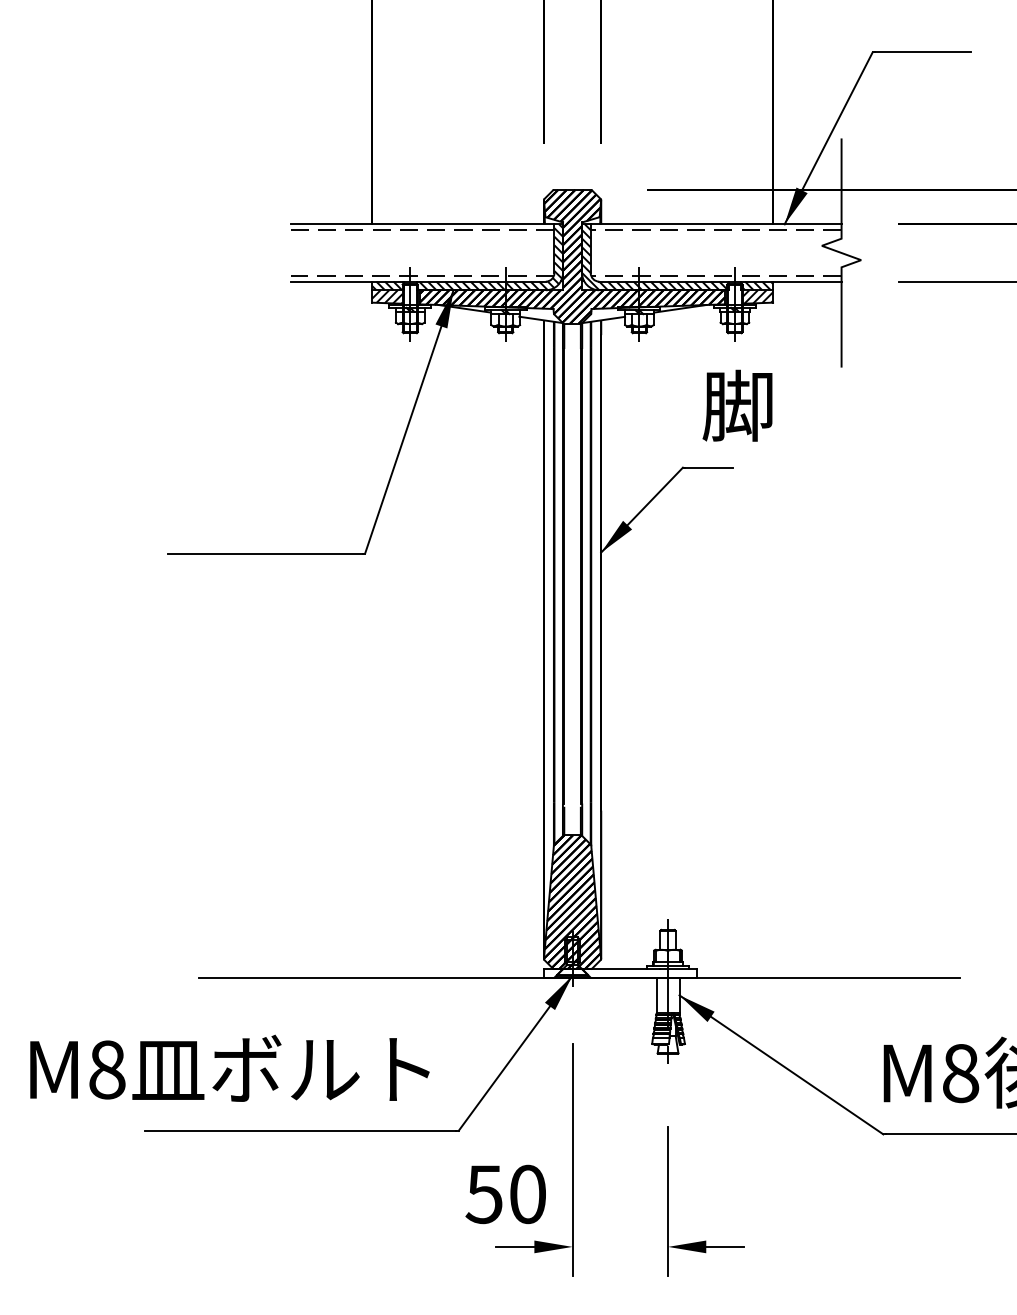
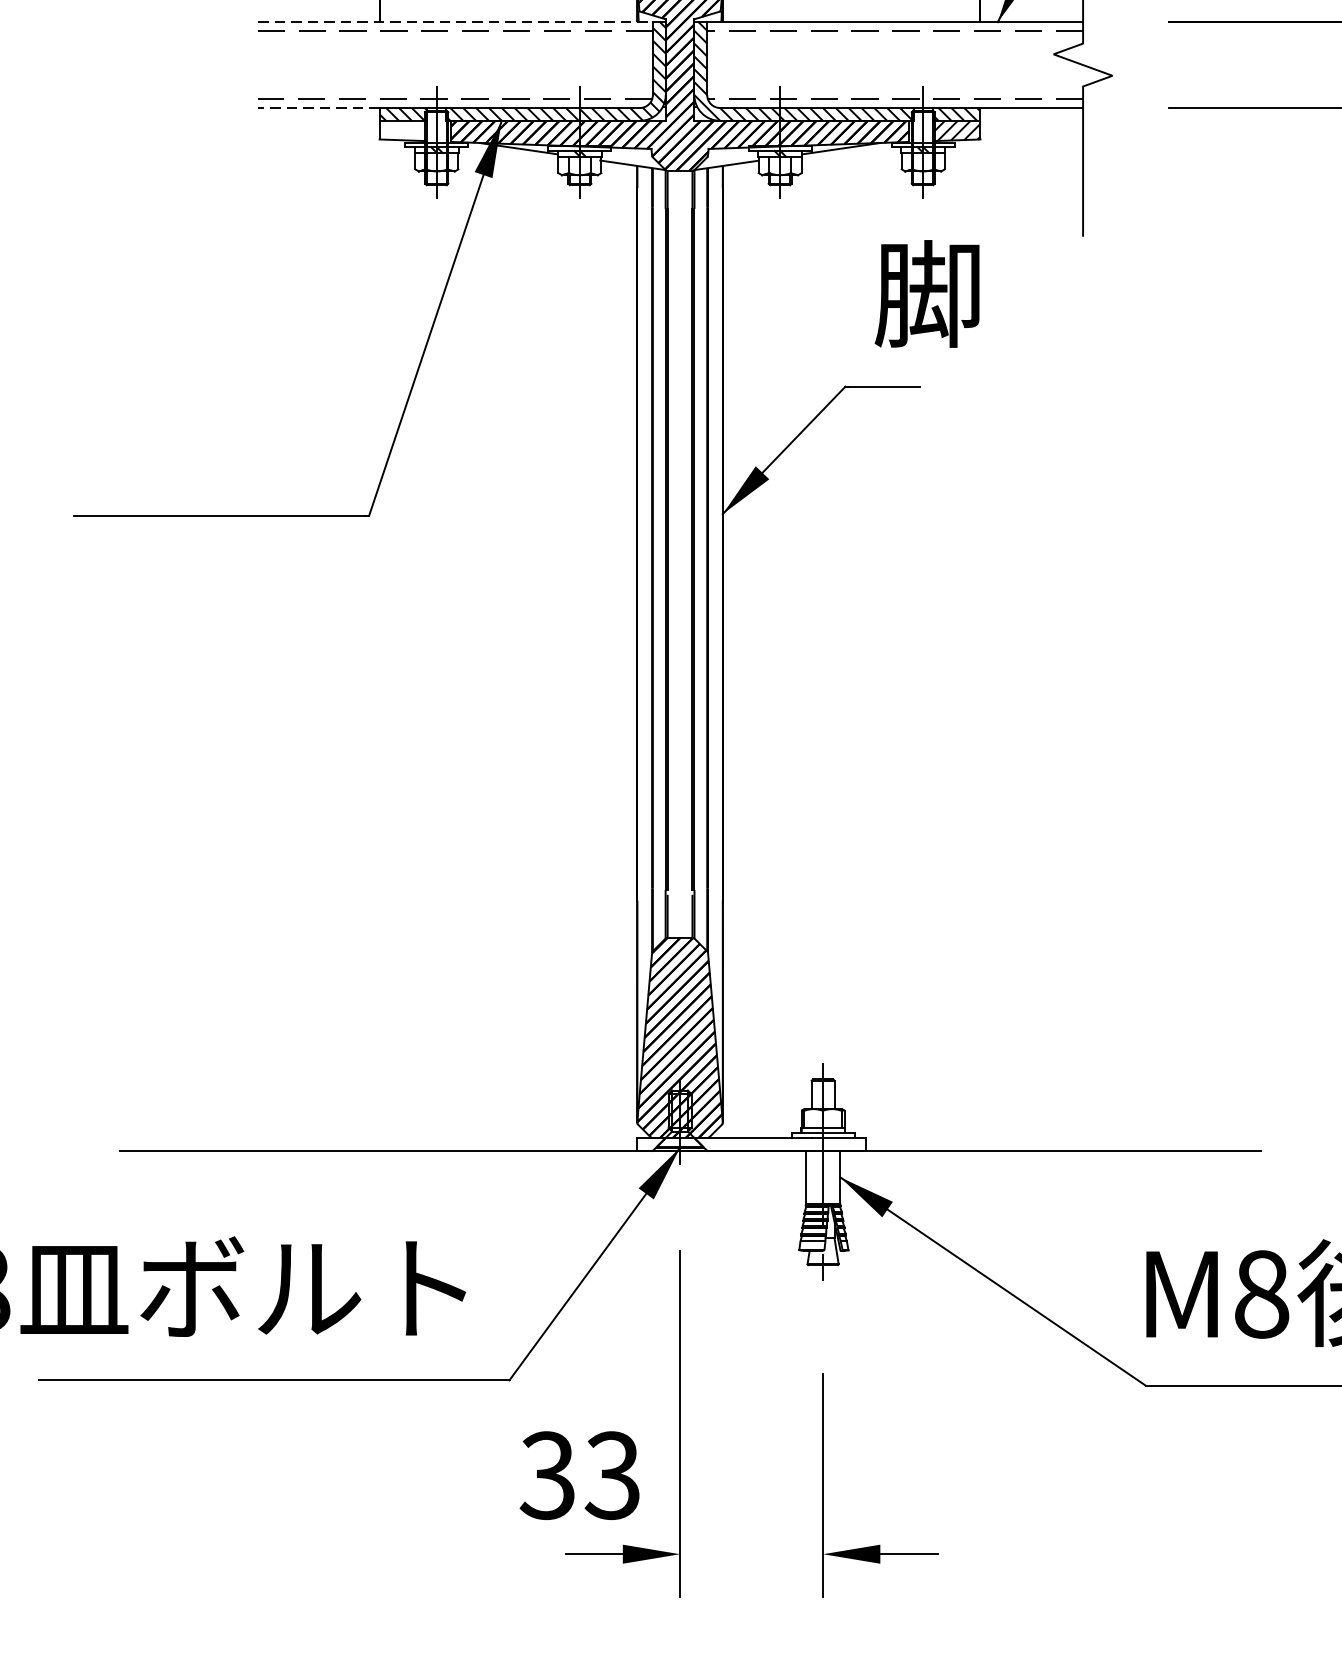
line: (422, 224) -> (455, 22), solid -> dashed
line: (331, 281) -> (318, 107), solid -> dashed
hatch: (387, 296) -> (402, 130), removed
text: (505, 1193) -> (579, 1474), 50 -> 33

